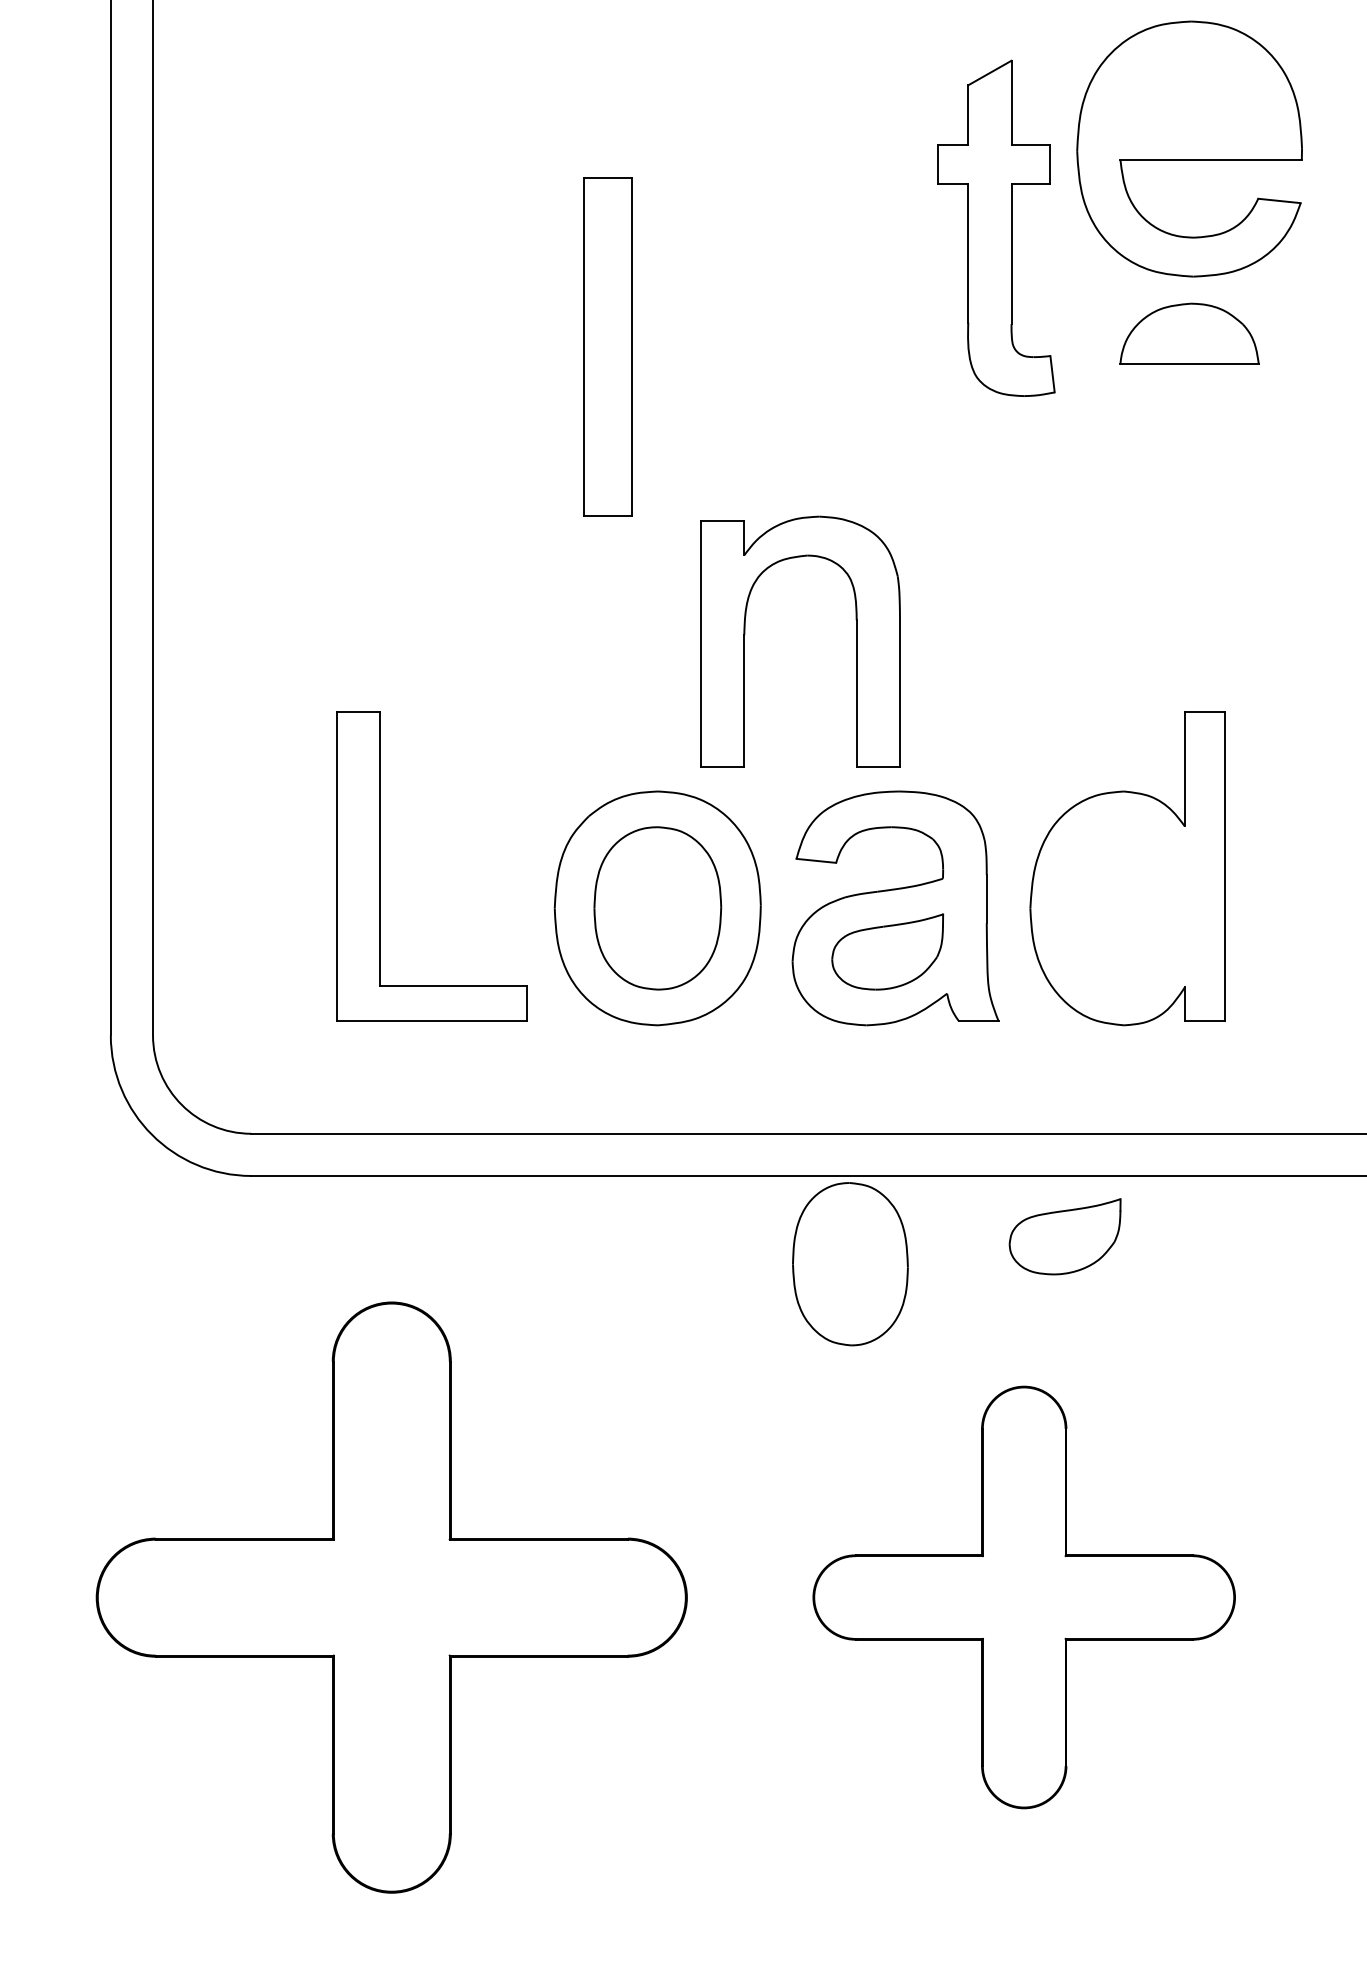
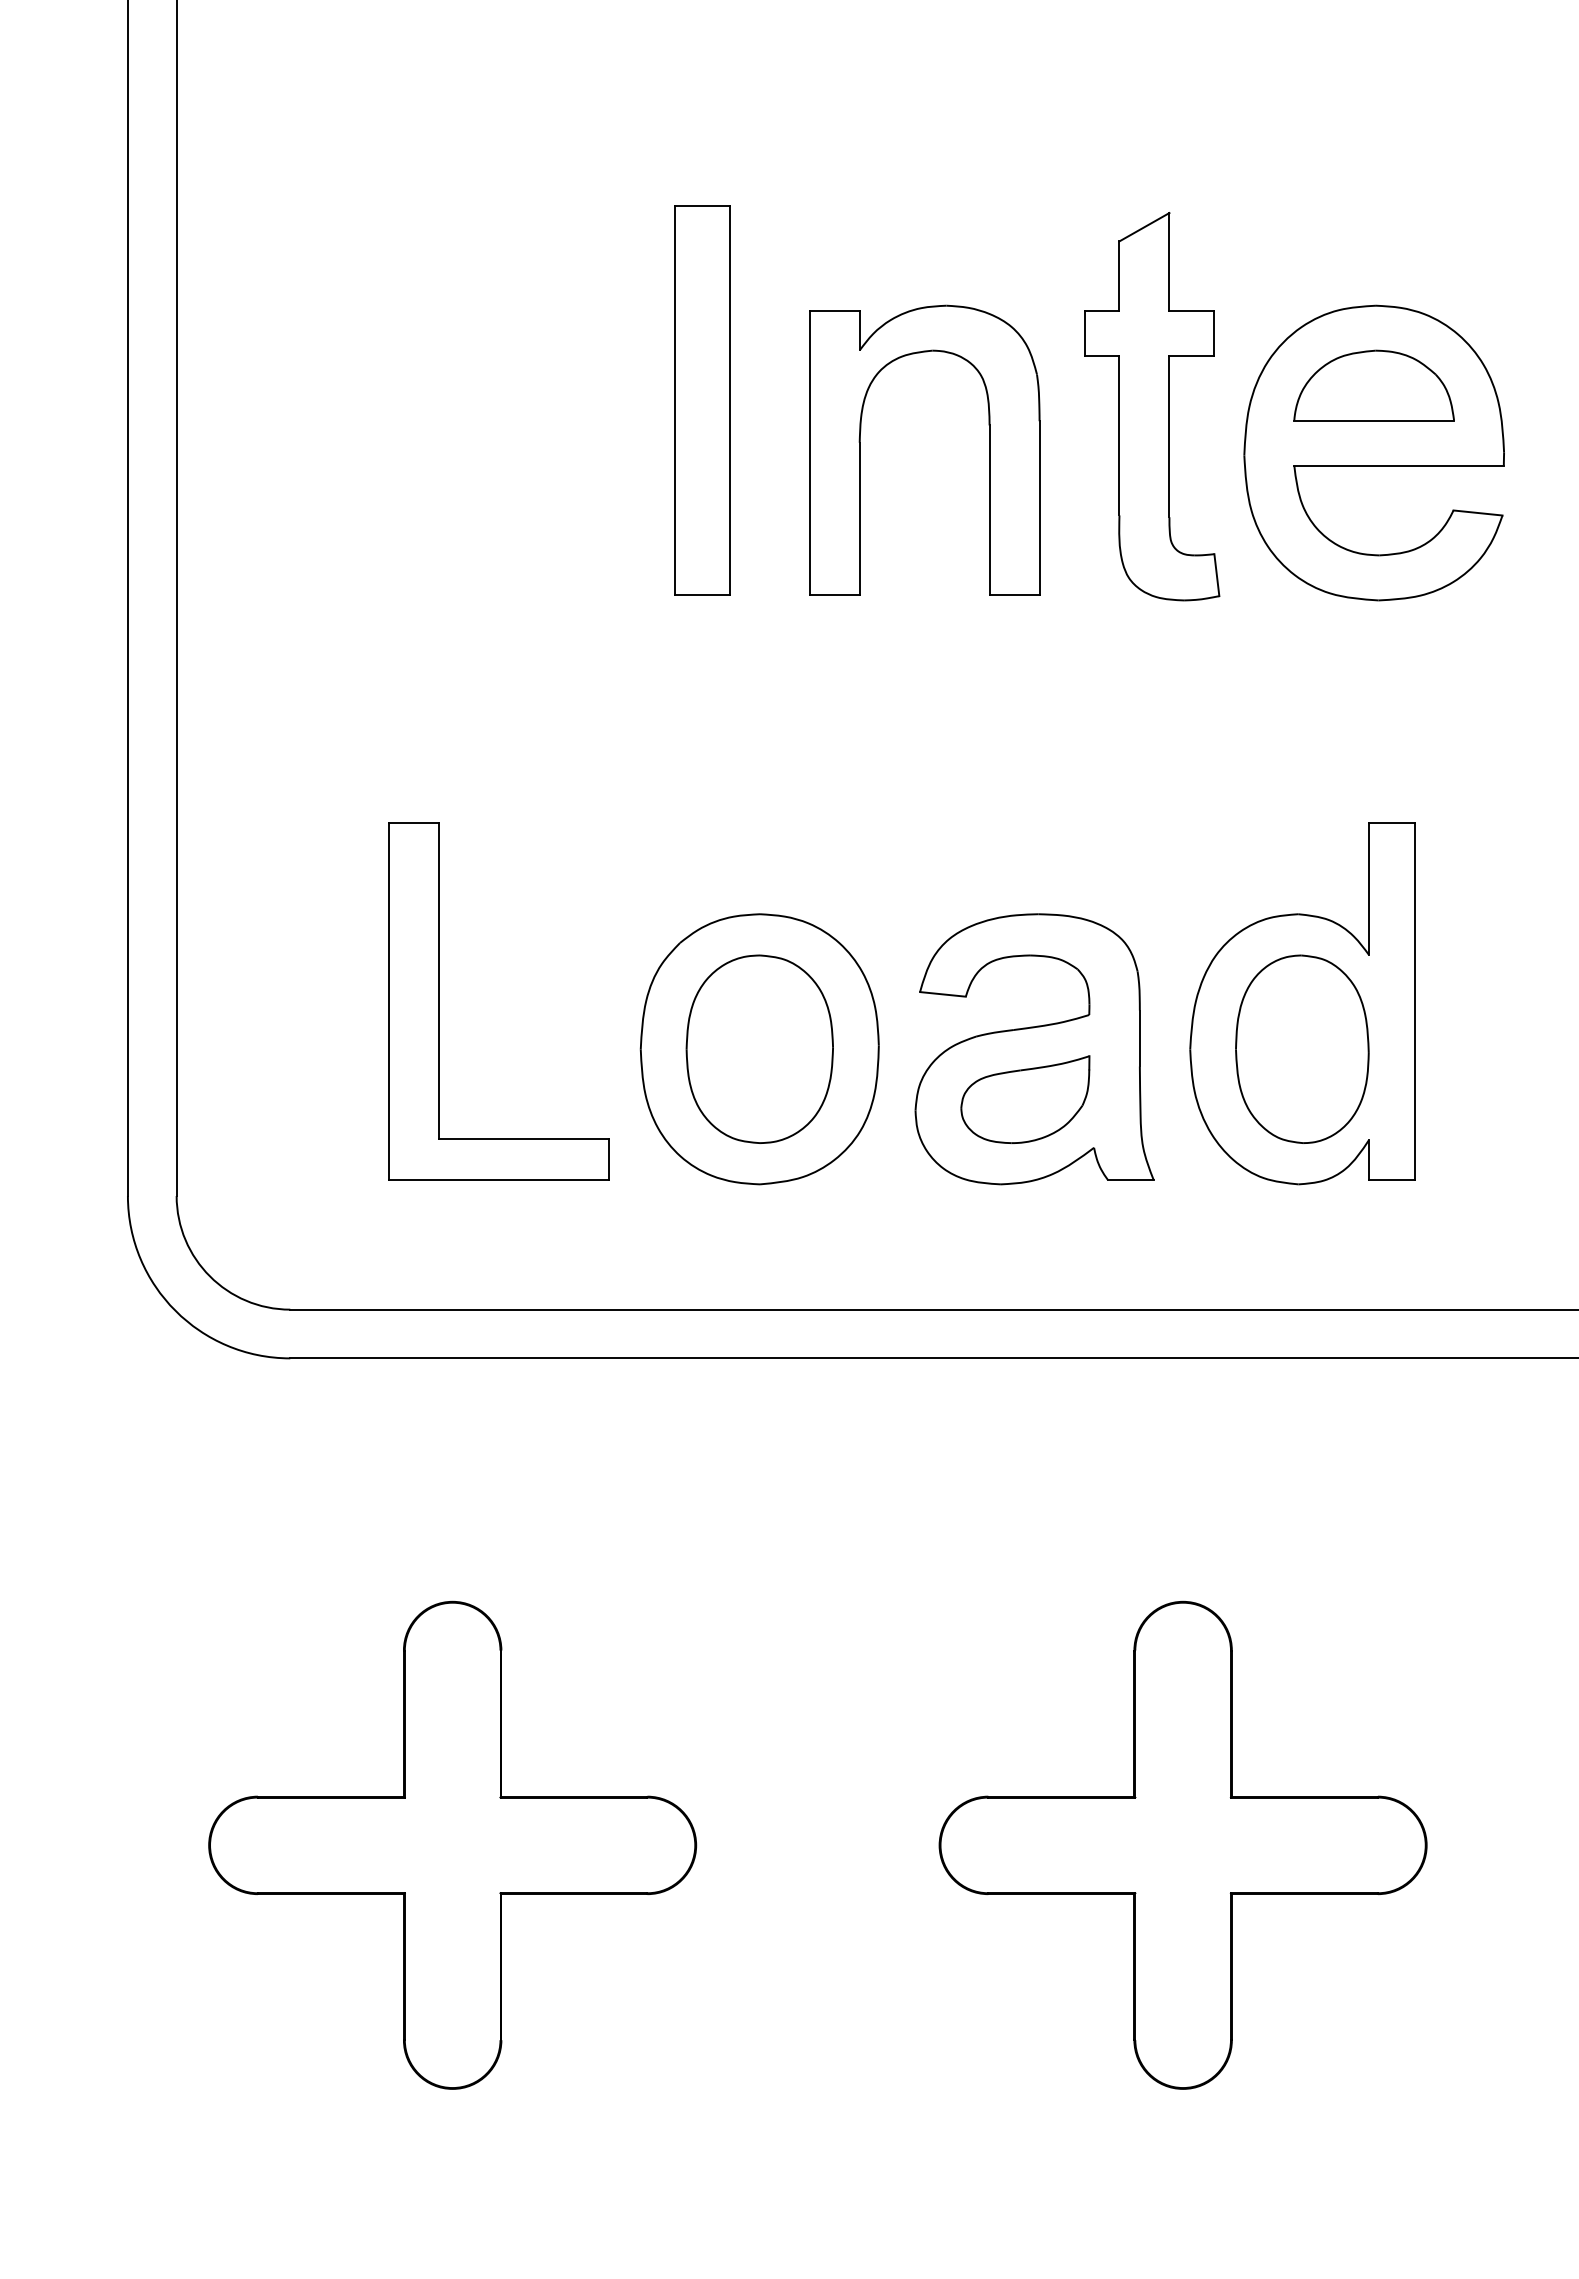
part: (1189, 148) -> (1373, 452), moved
part: (996, 228) -> (1152, 406), moved
part: (744, 641) -> (860, 449), moved
part: (1065, 1236) -> (1230, 1428), removed
part: (850, 1263) -> (1302, 1048), moved
part: (391, 1596) -> (452, 1844), size x0.71

